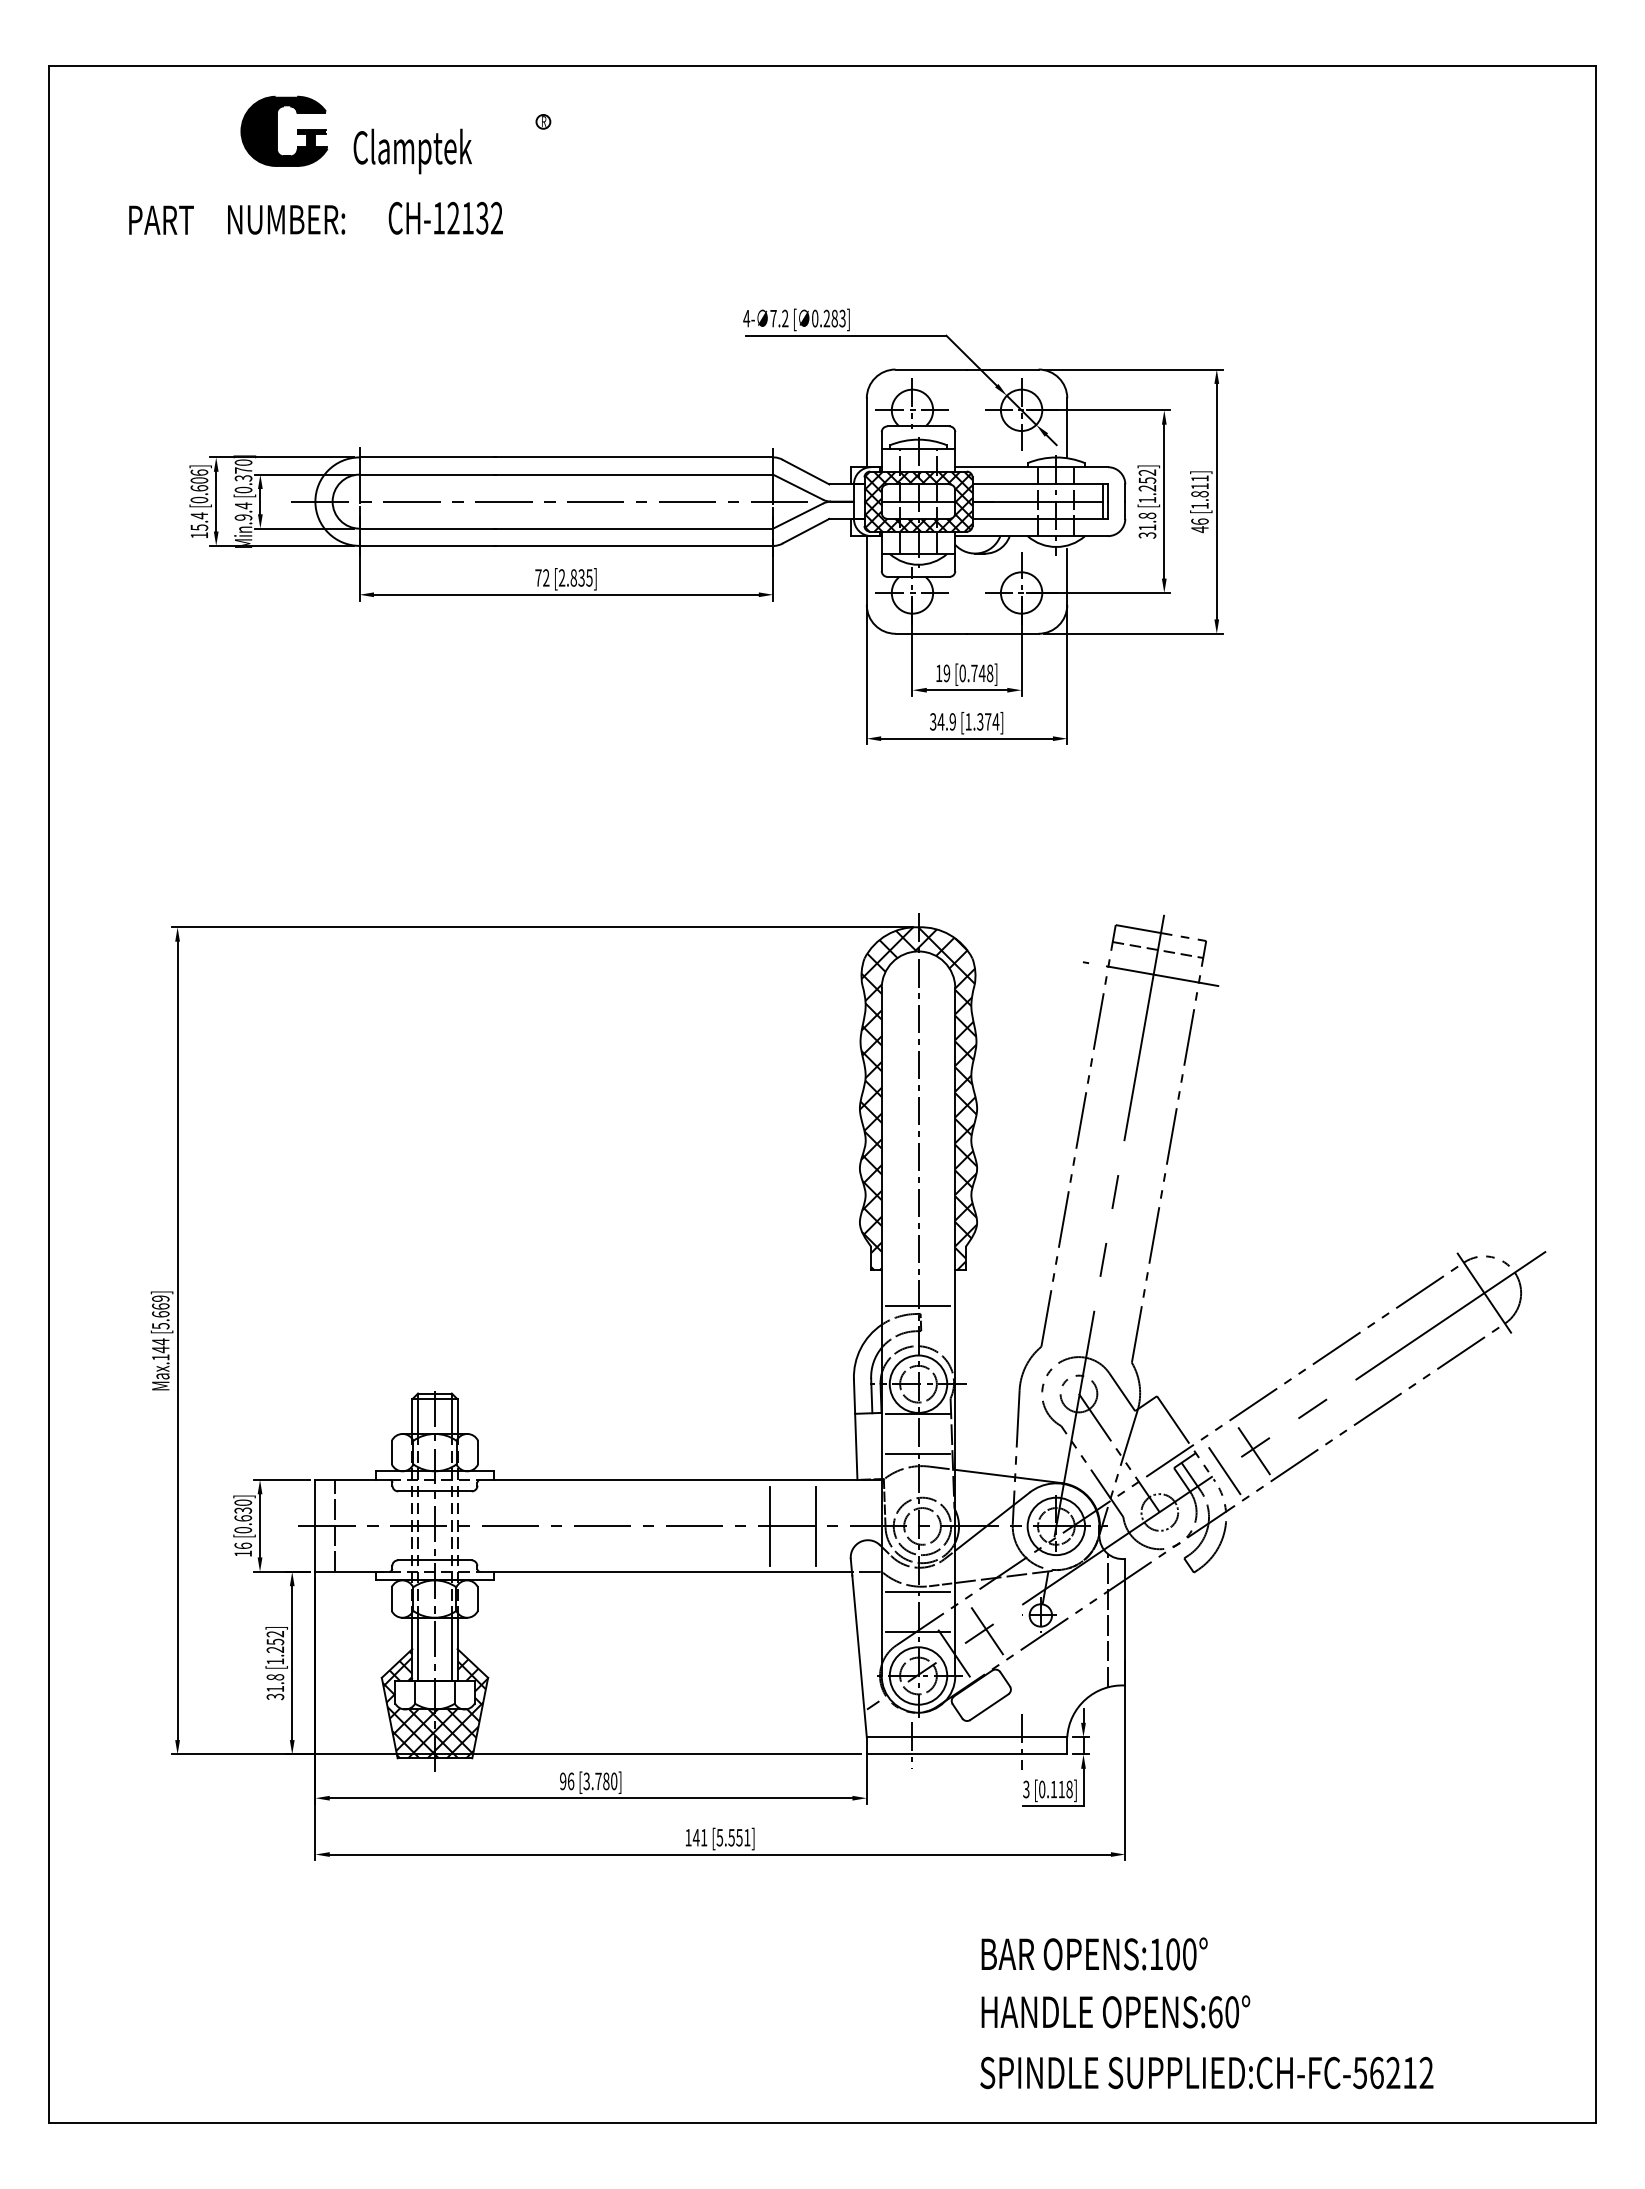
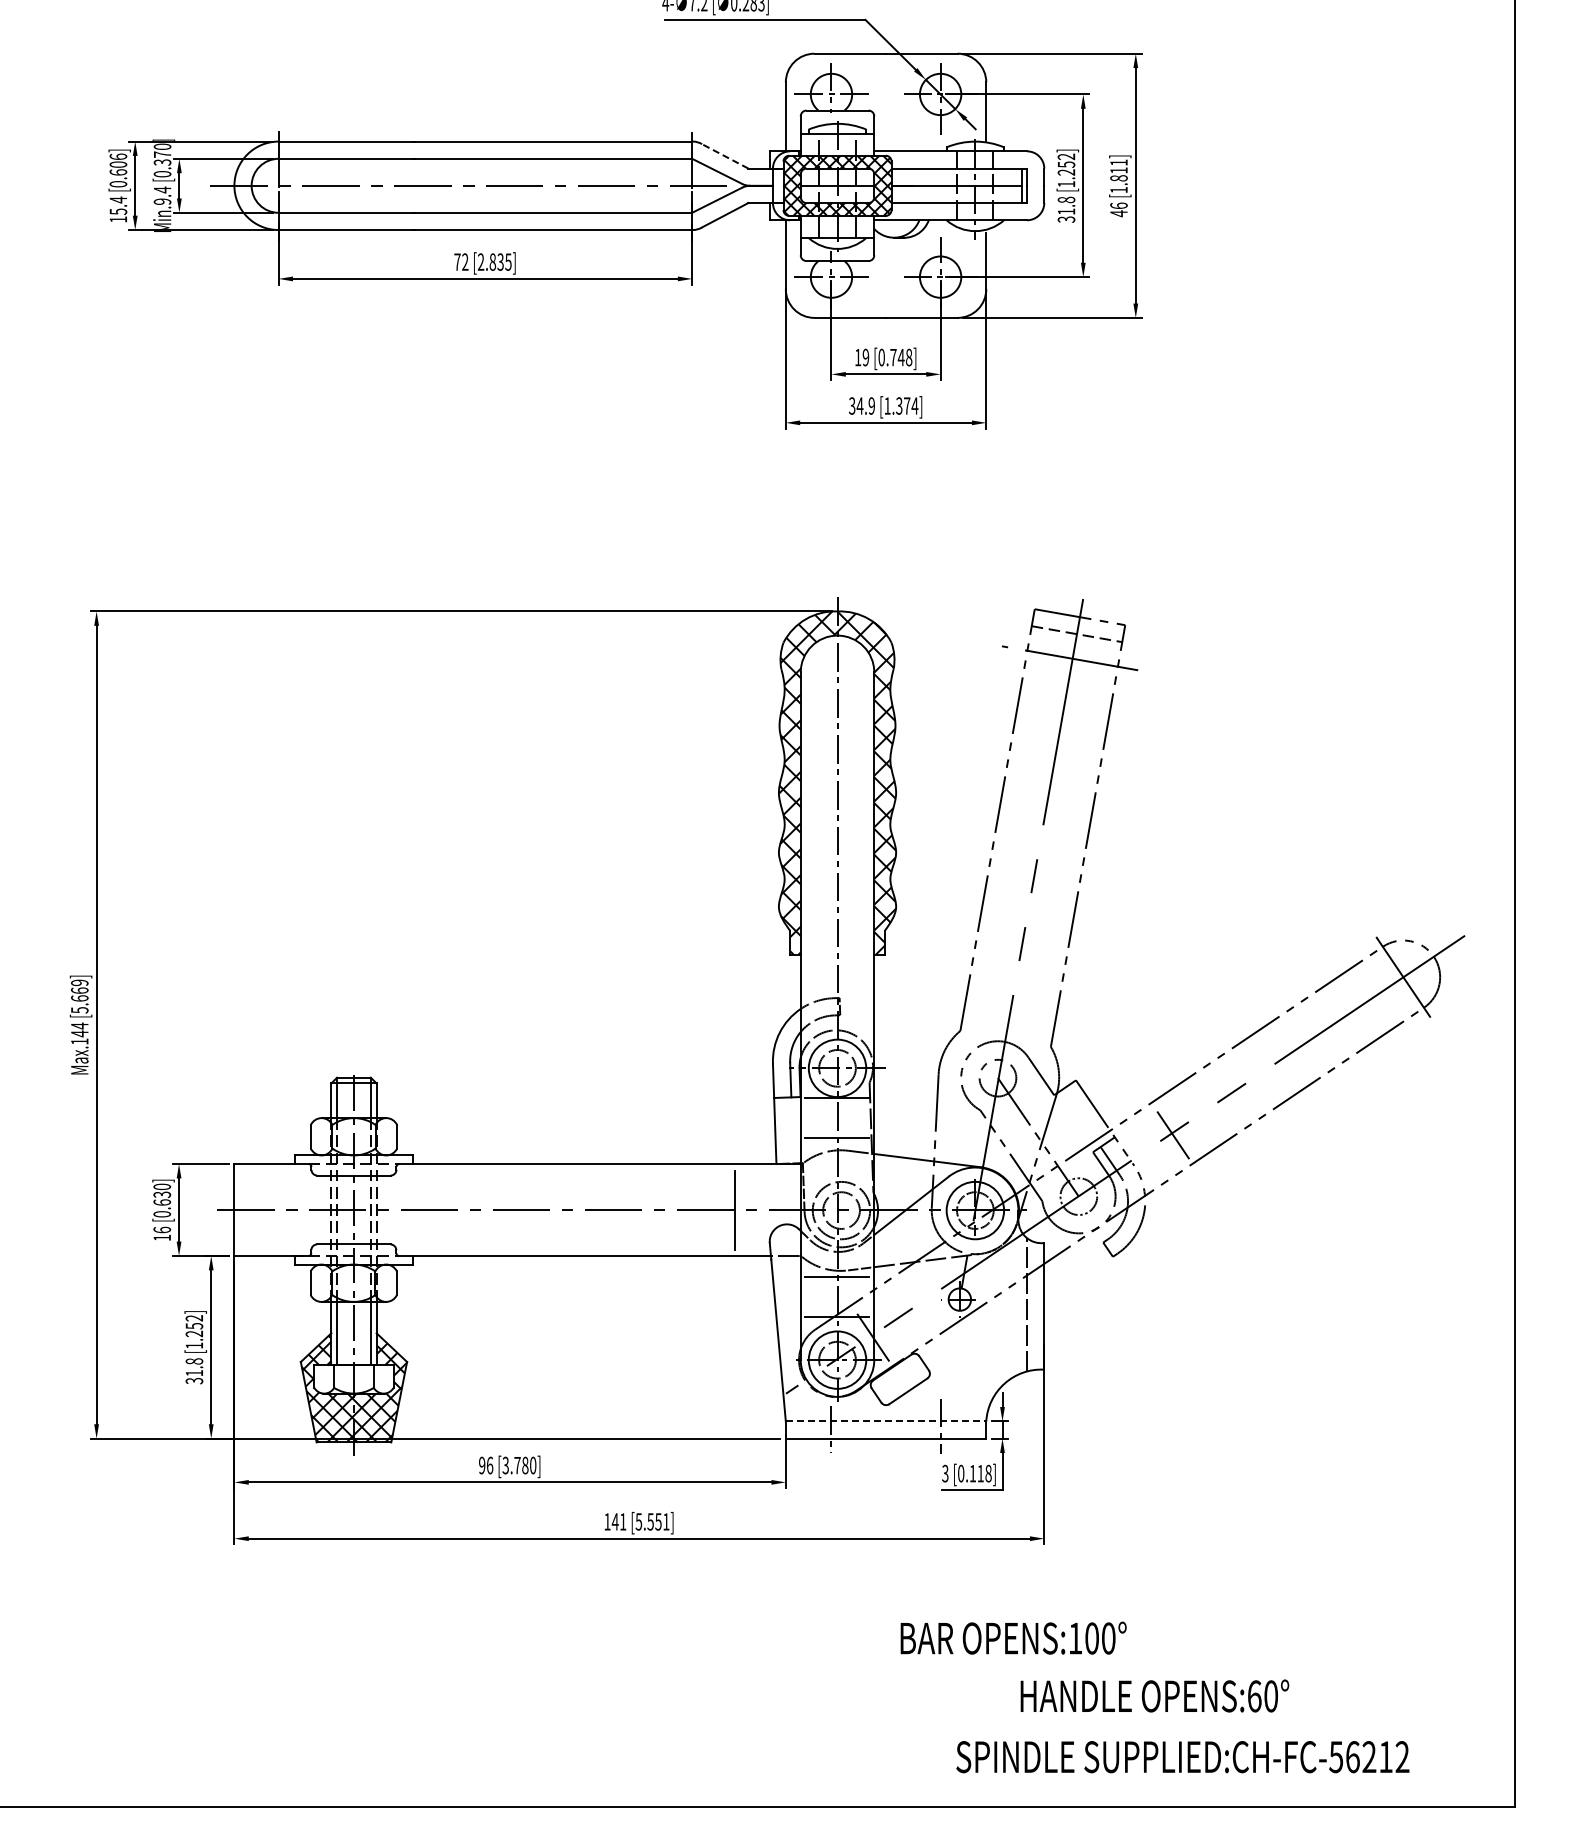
line: (805, 472) -> (724, 156), solid -> dashed
line: (917, 1306) -> (836, 990), removed
line: (1222, 1467) -> (1141, 1151), removed
line: (334, 1525) -> (253, 1209), removed
line: (770, 1526) -> (689, 1210), removed
line: (985, 1628) -> (904, 1312), removed
line: (967, 1737) -> (886, 1421), solid -> dashed
text: (1115, 2011) -> (1154, 1695), moved
text: (1206, 2072) -> (1182, 1756), moved

